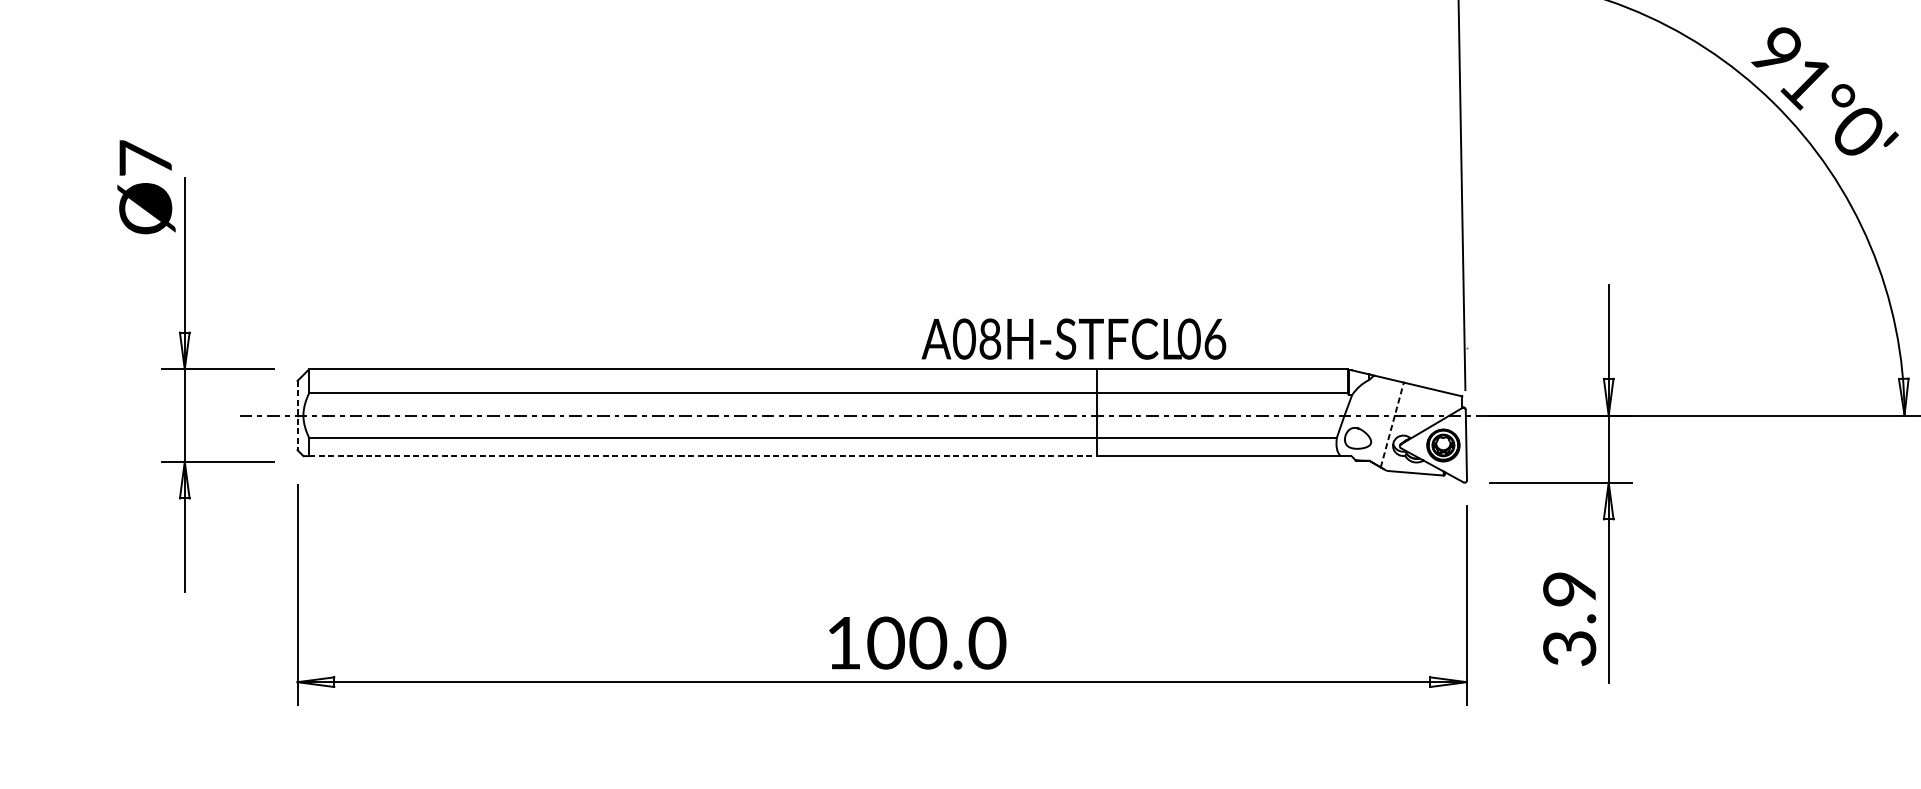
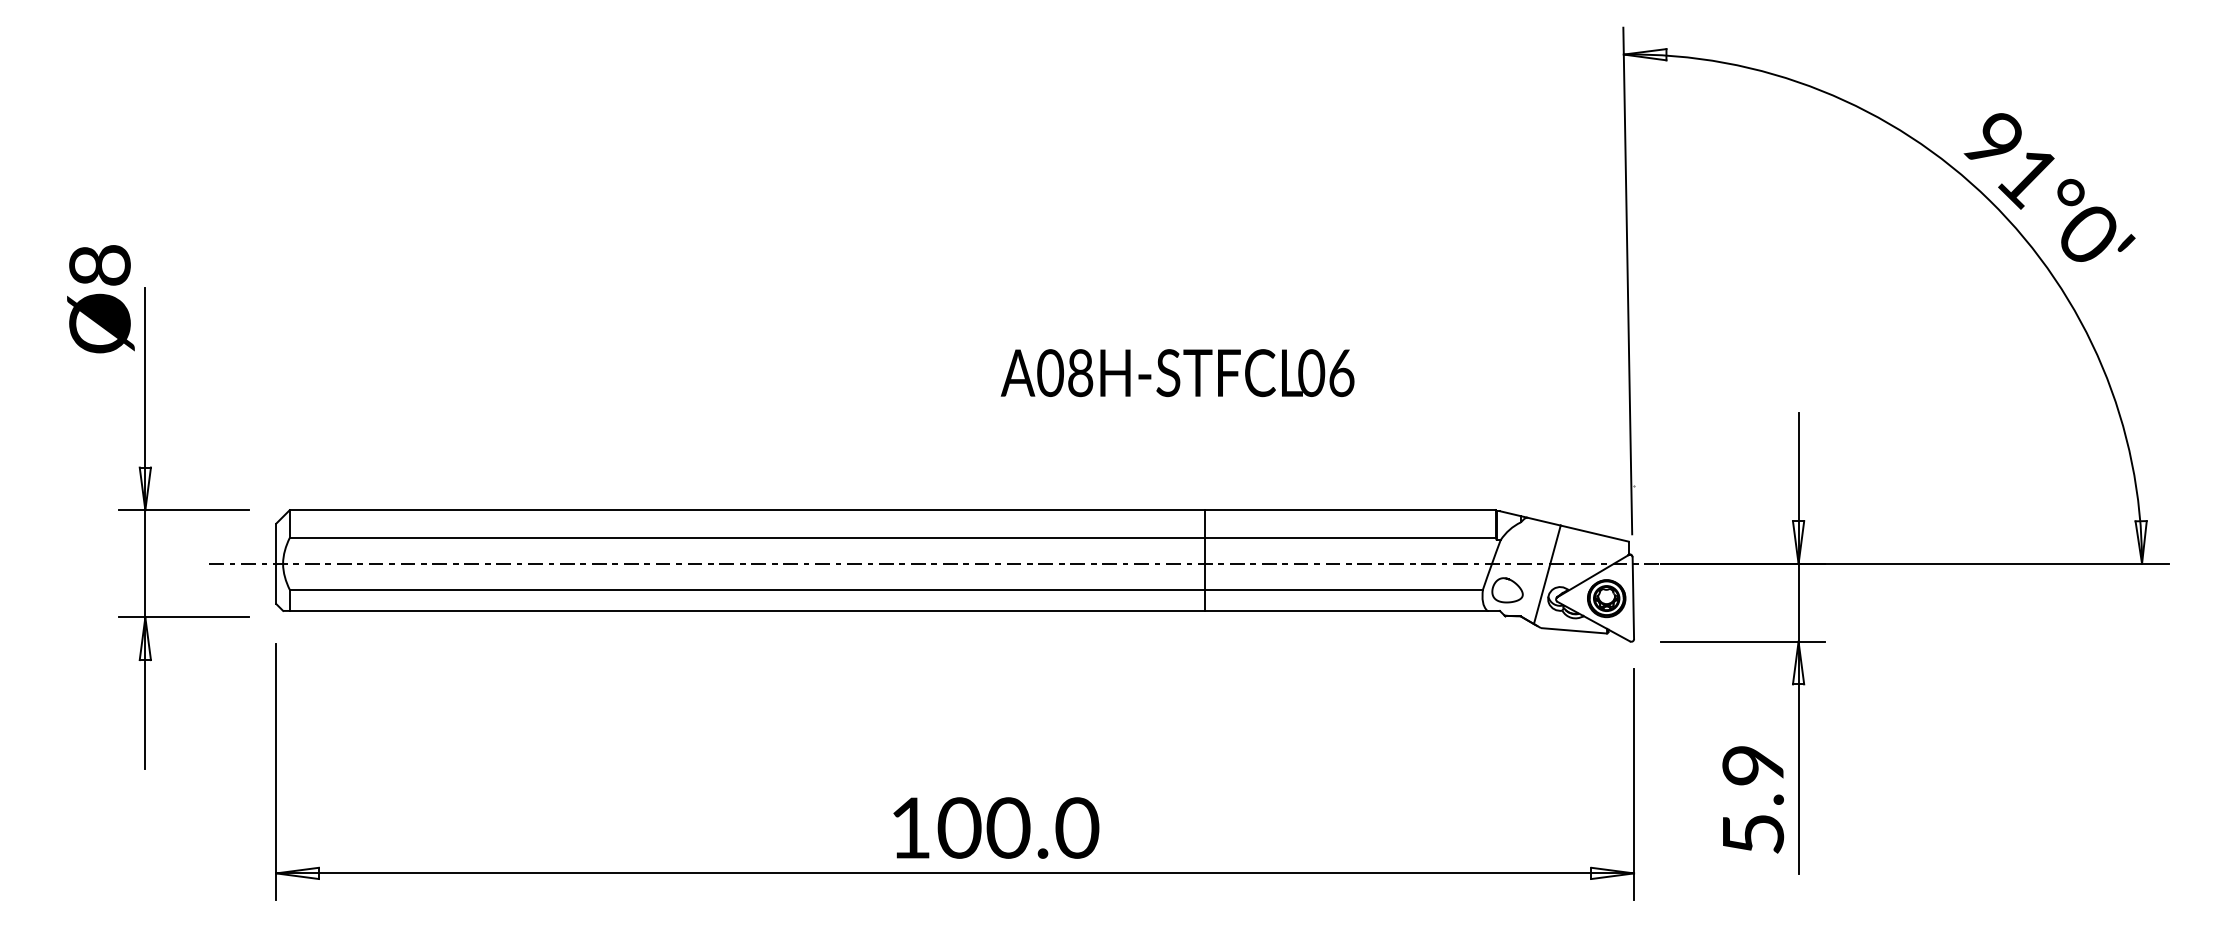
text: (145, 157) -> (99, 264), Ø7 -> Ø8
text: (1073, 339) -> (1177, 373), moved
line: (297, 416) -> (276, 564), dashed -> solid
line: (1392, 424) -> (1547, 574), dashed -> solid
line: (703, 455) -> (747, 610), dashed -> solid
text: (1569, 648) -> (1753, 834), 3.9 -> 5.9

